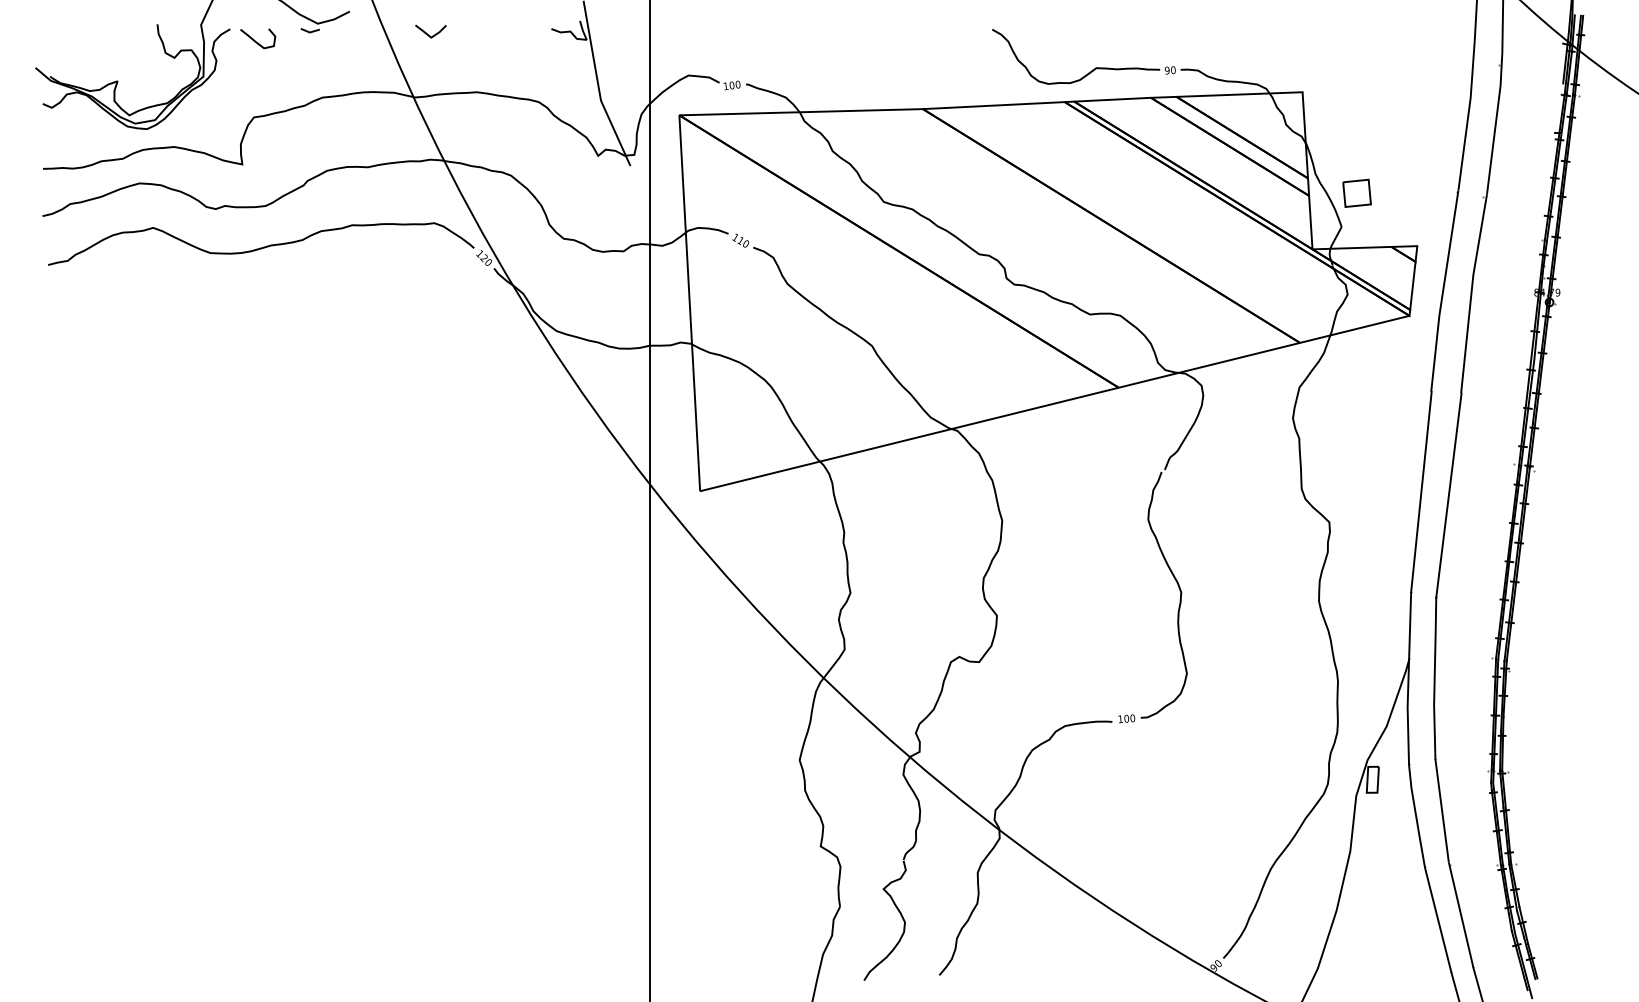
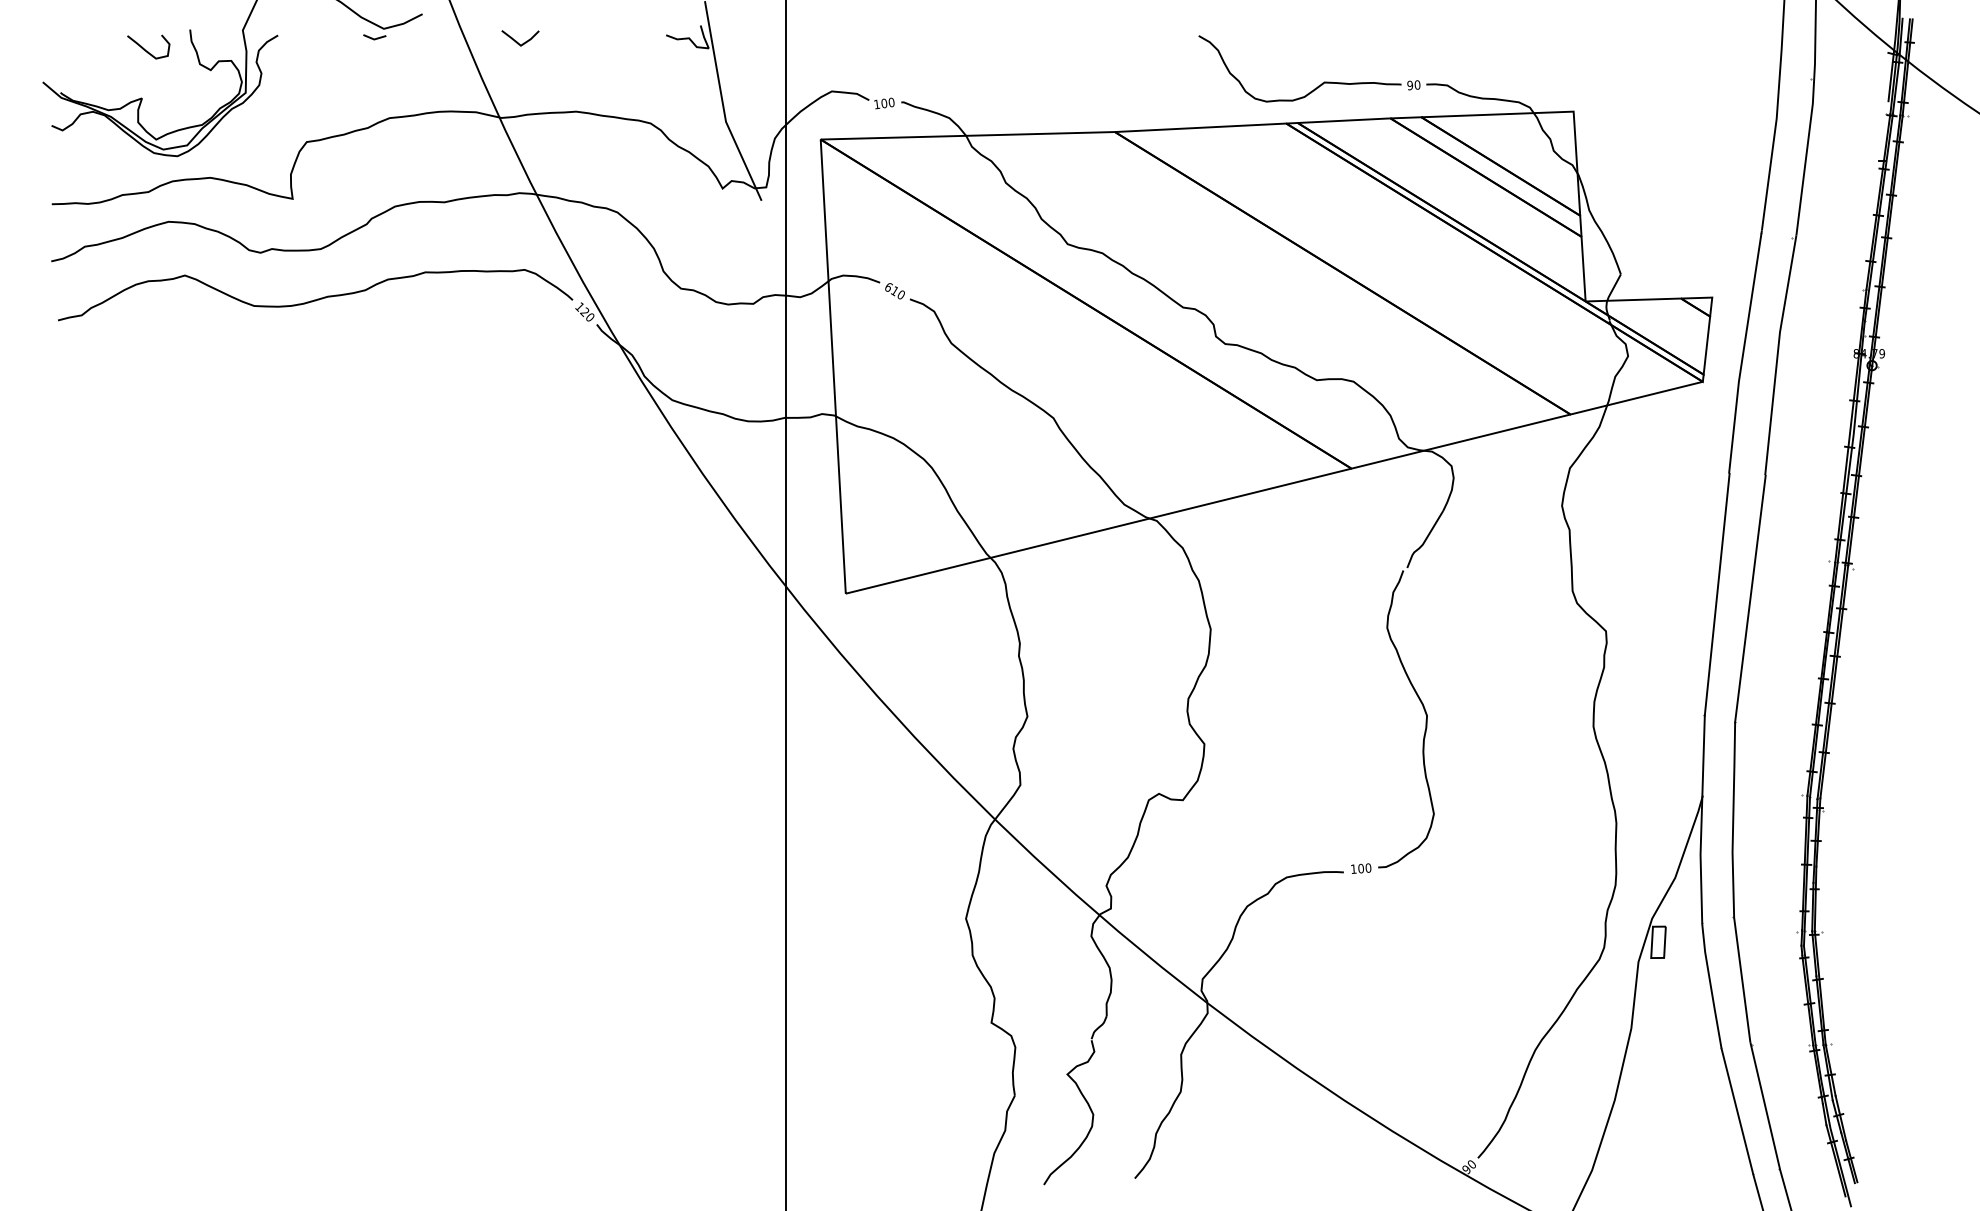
curve: (257, 41) -> (147, 50), moved
part: (1357, 193) -> (1639, 233), removed
text: (735, 237) -> (888, 287), 110 -> 610

